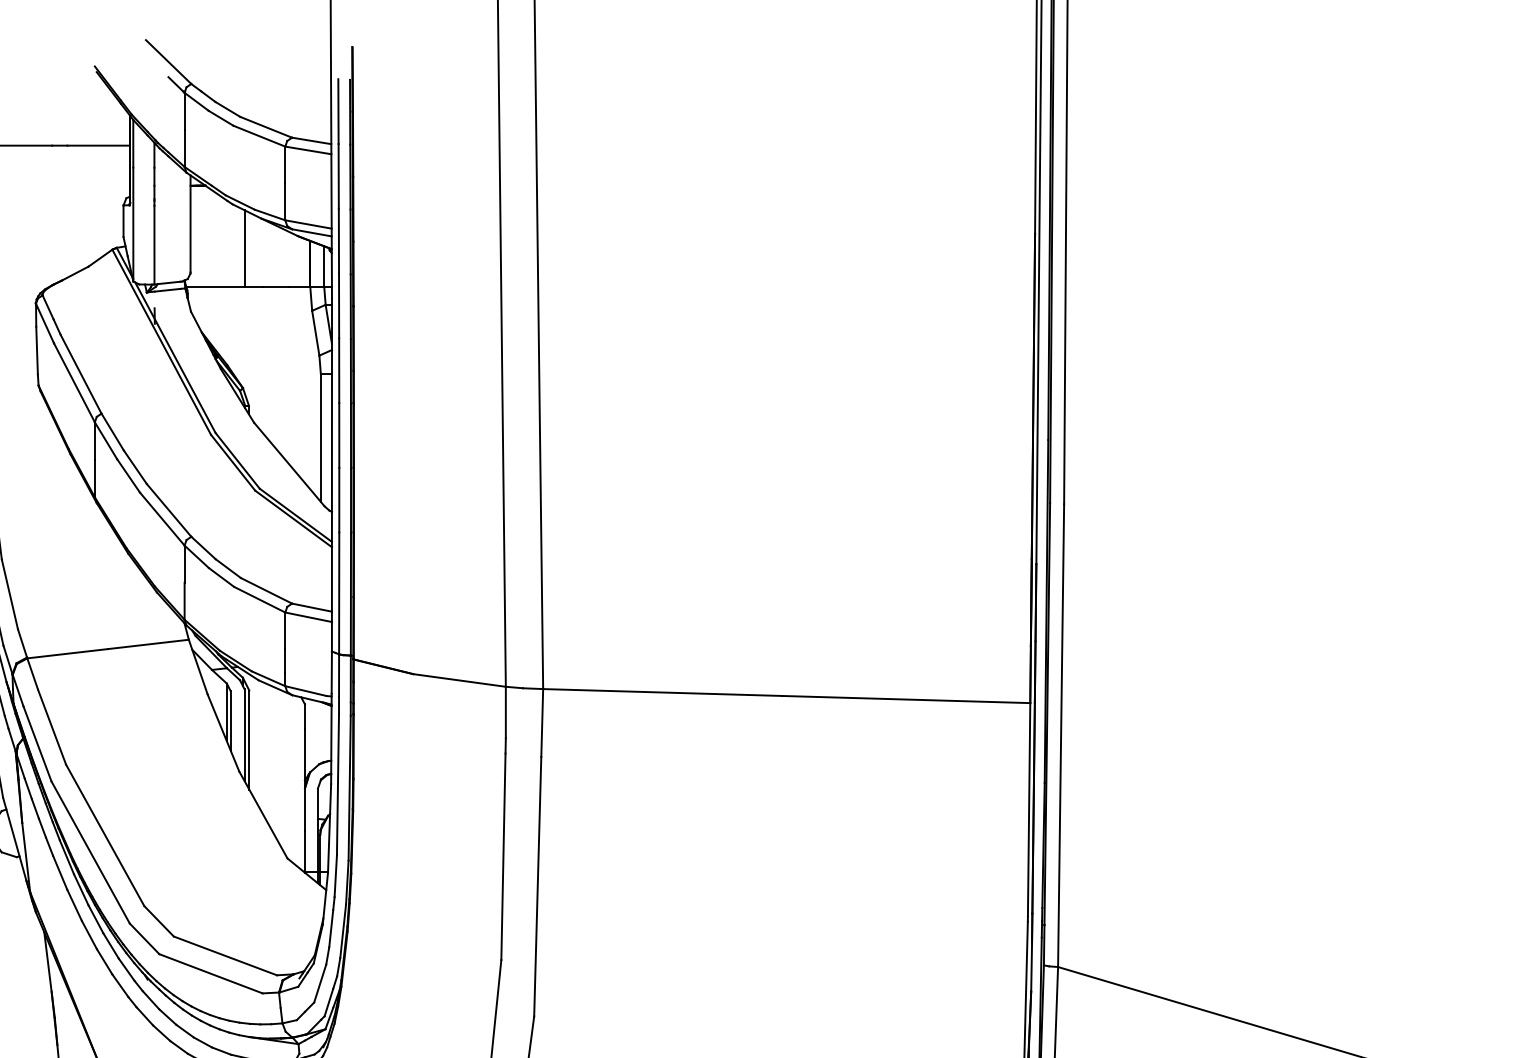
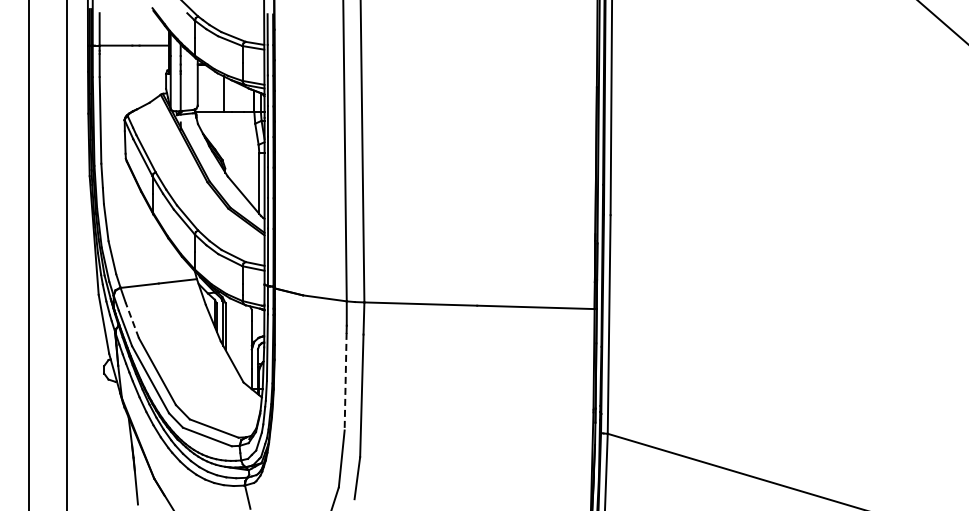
line: (52, 727) -> (132, 320), solid -> dashed
line: (503, 856) -> (345, 381), solid -> dashed

